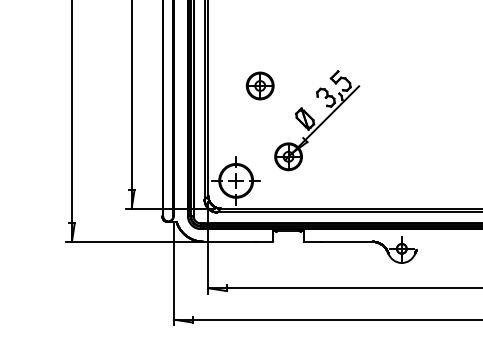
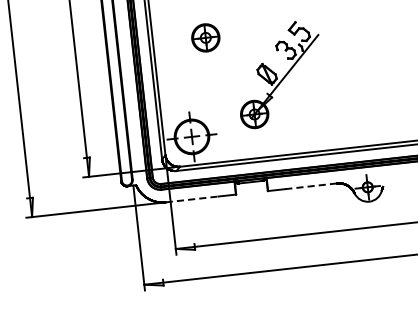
part: (317, 120) -> (279, 74), moved
line: (230, 241) -> (193, 199), solid -> dashed
line: (346, 241) -> (310, 186), solid -> dashed

